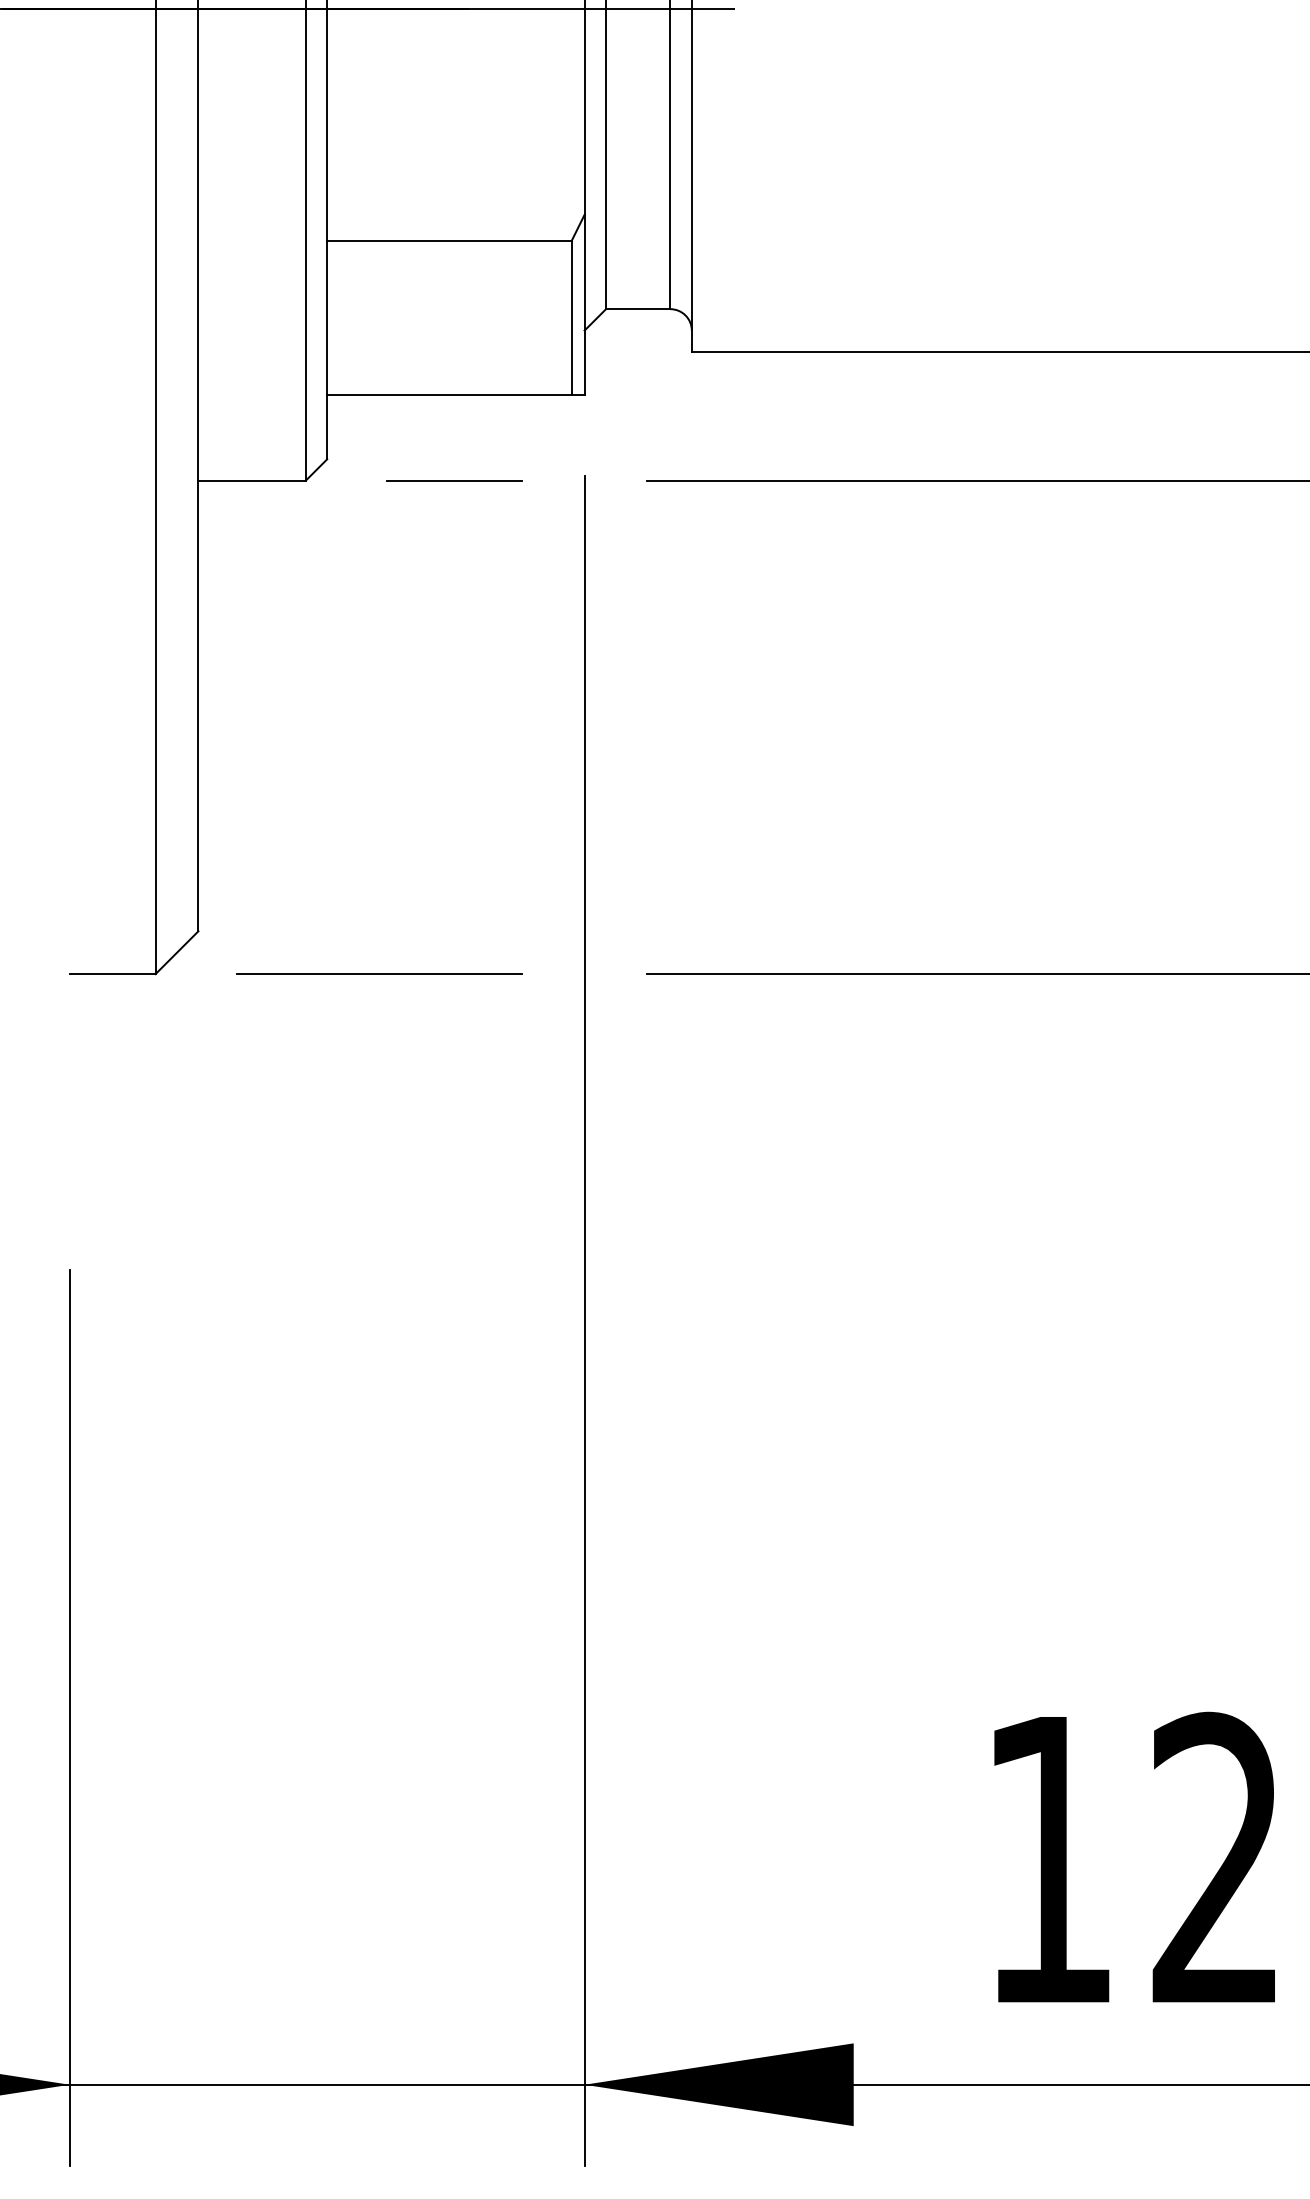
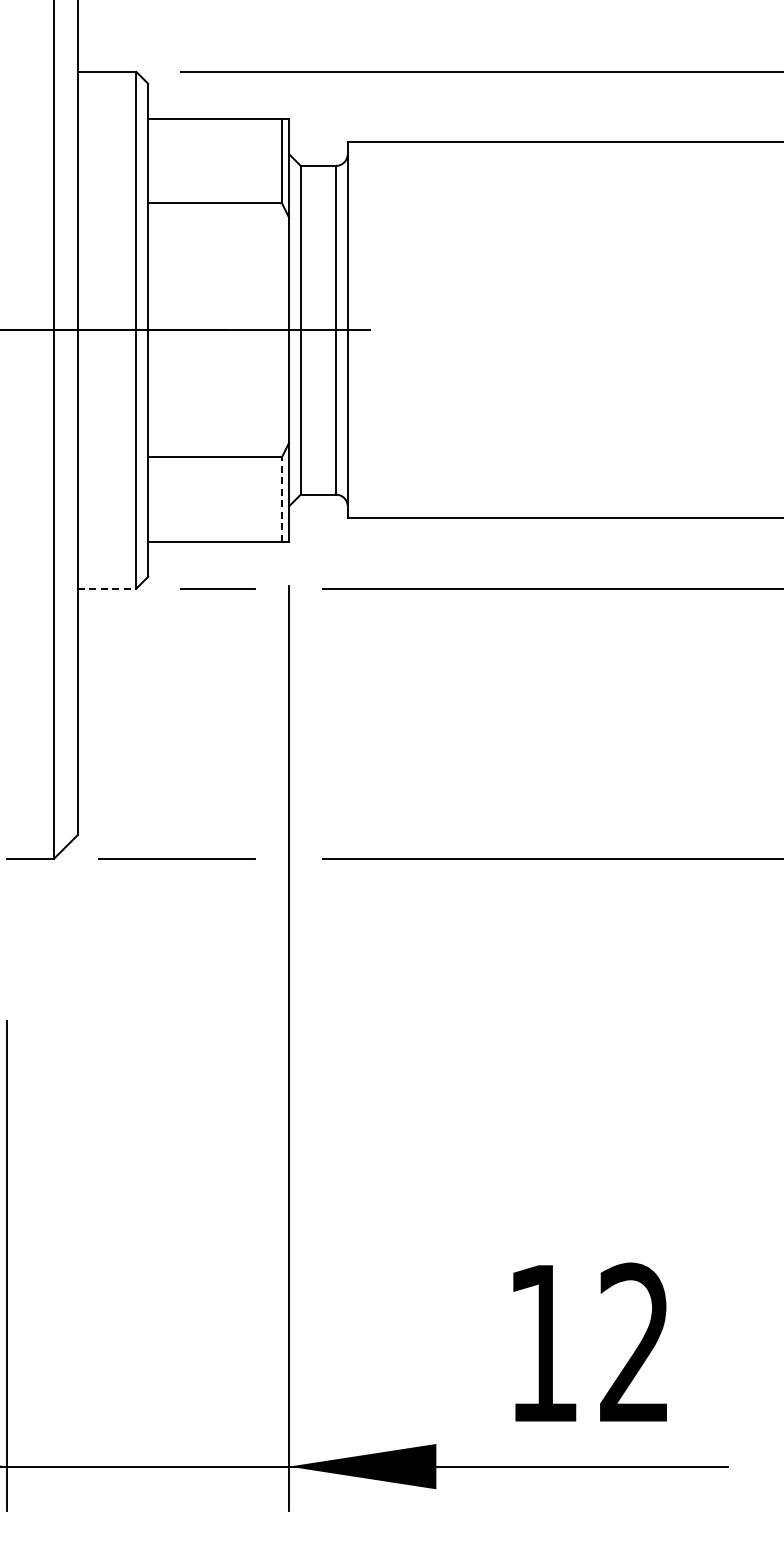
line: (570, 316) -> (281, 498), solid -> dashed
line: (252, 480) -> (107, 588), solid -> dashed

